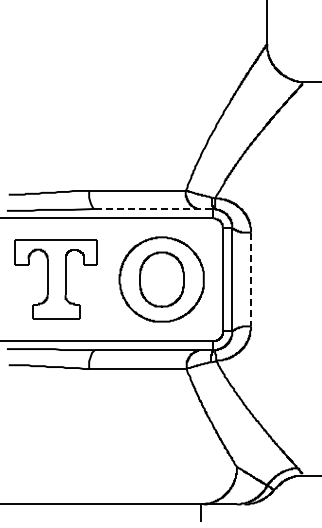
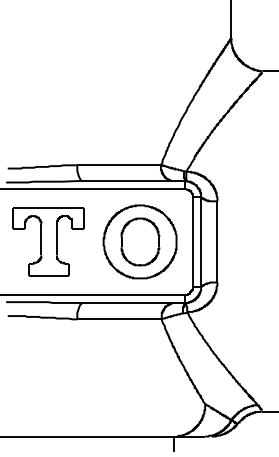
line: (154, 208) -> (133, 180), dashed -> solid
line: (251, 279) -> (217, 241), dashed -> solid

